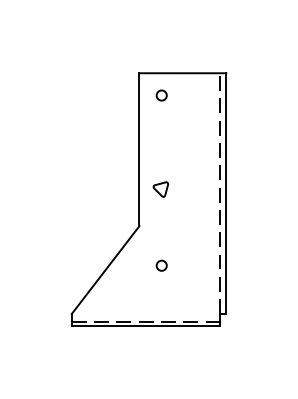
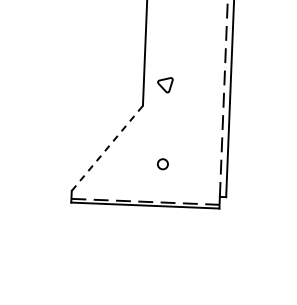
part: (160, 189) -> (164, 85), moved
circle: (161, 265) -> (162, 163), moved
line: (105, 269) -> (107, 147), solid -> dashed

